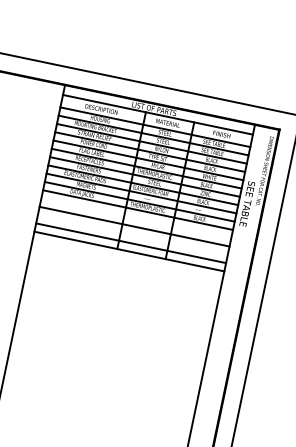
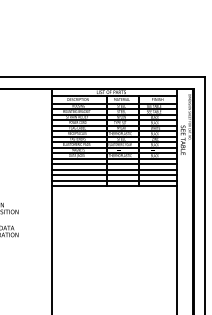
line: (136, 218) -> (114, 164), added
line: (132, 235) -> (114, 175), added

